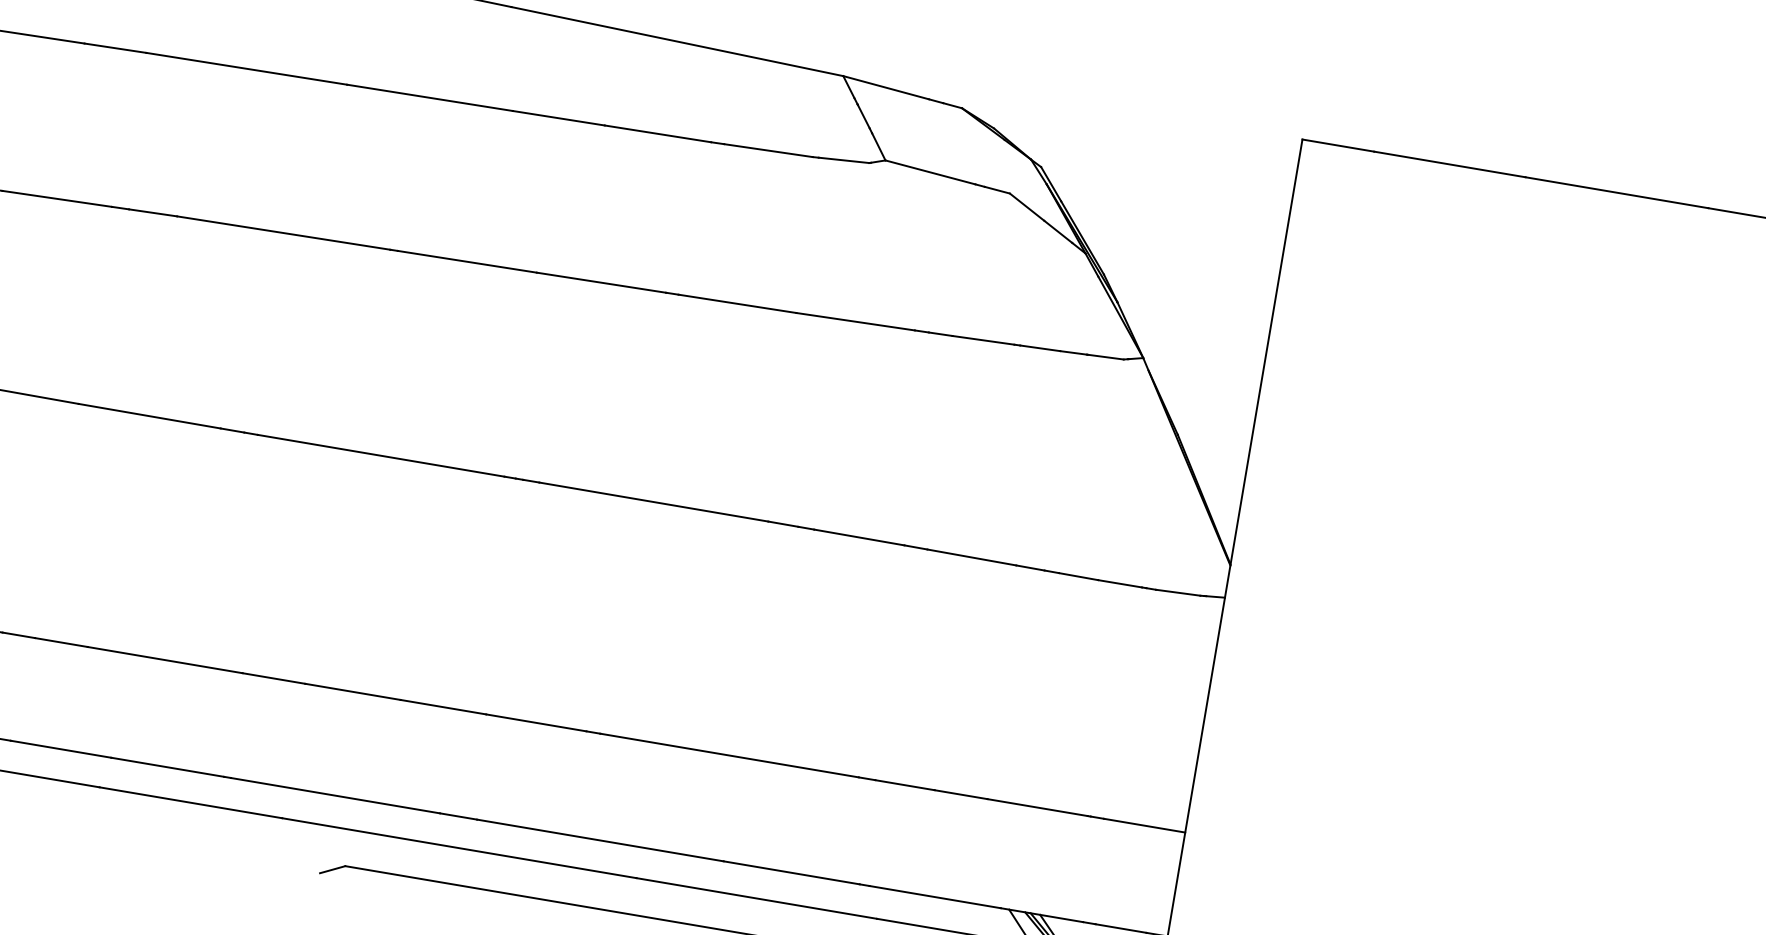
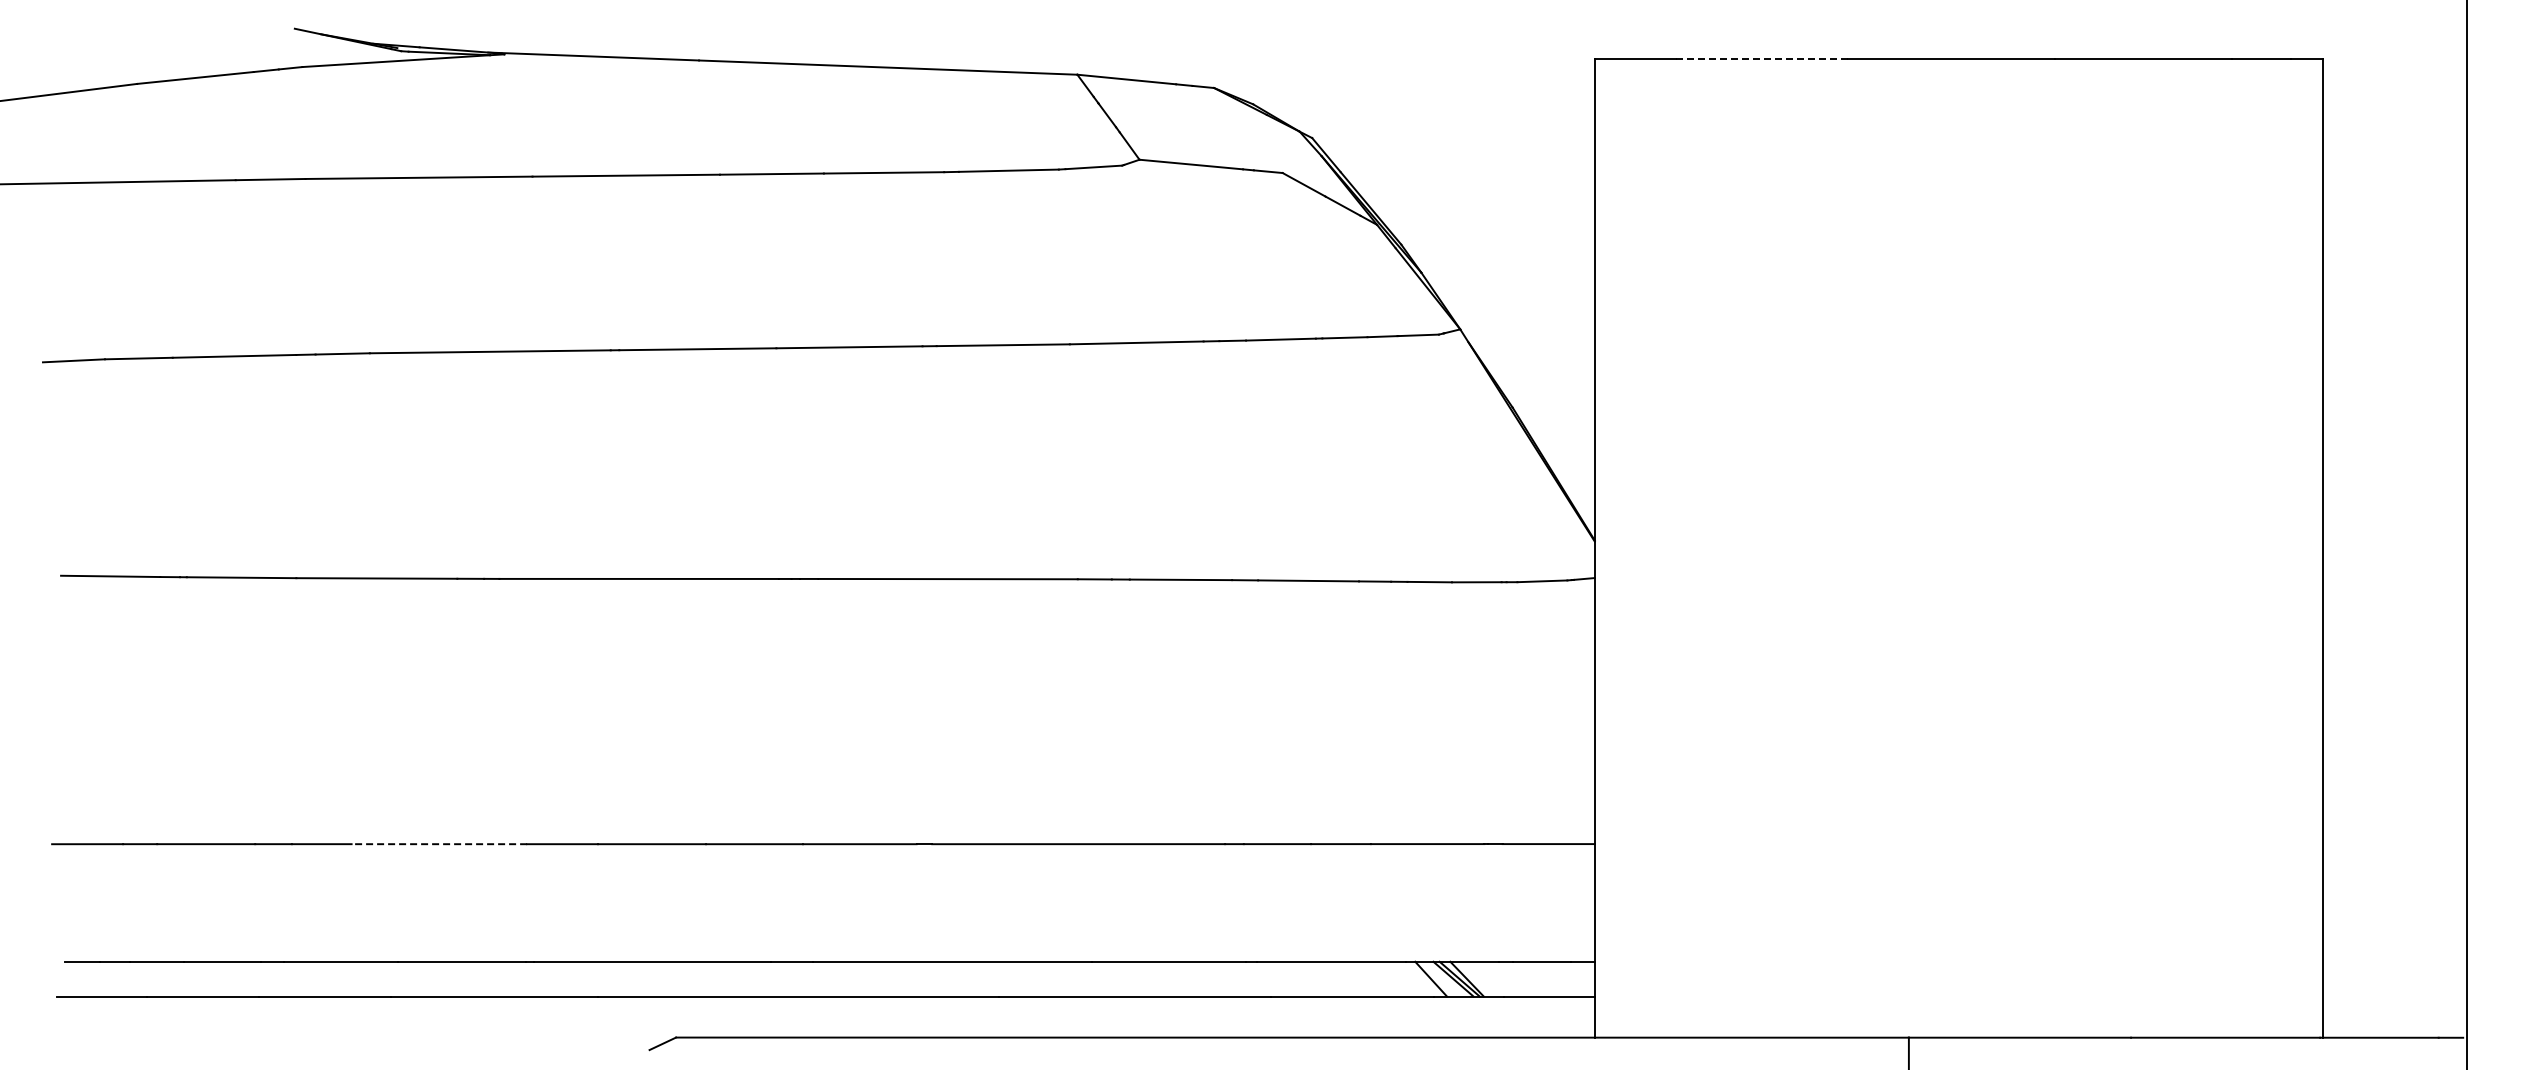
line: (1449, 164) -> (1761, 59), solid -> dashed
line: (165, 660) -> (439, 844), solid -> dashed

